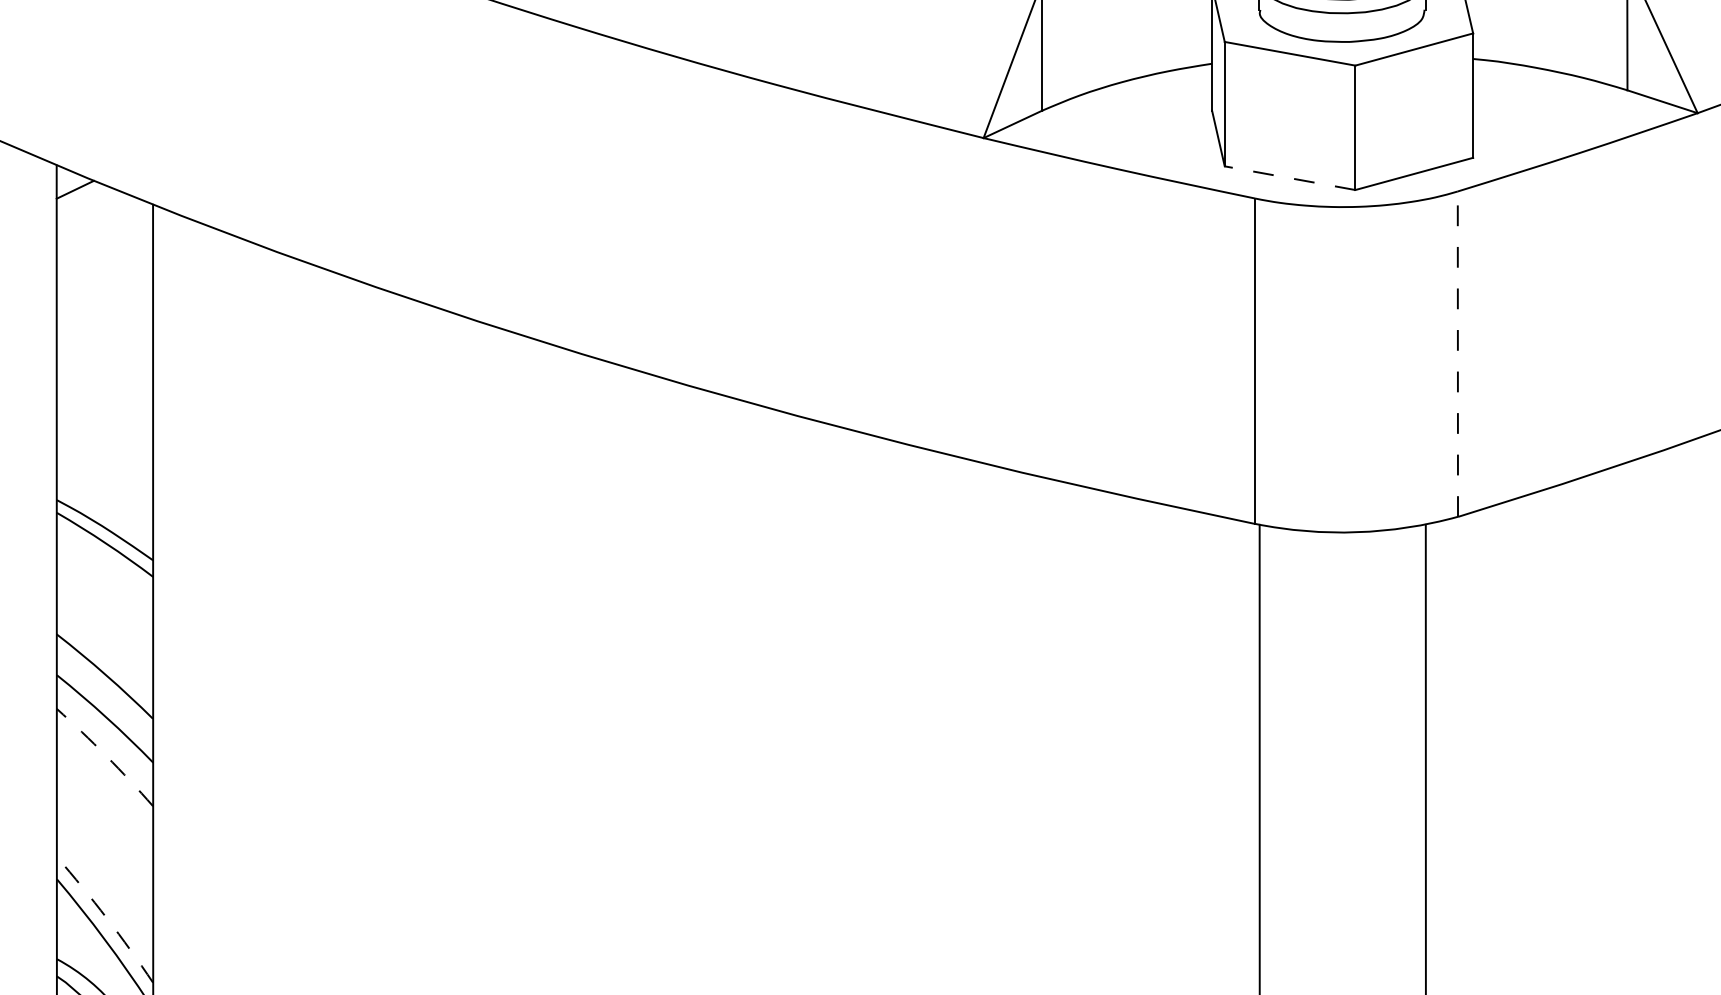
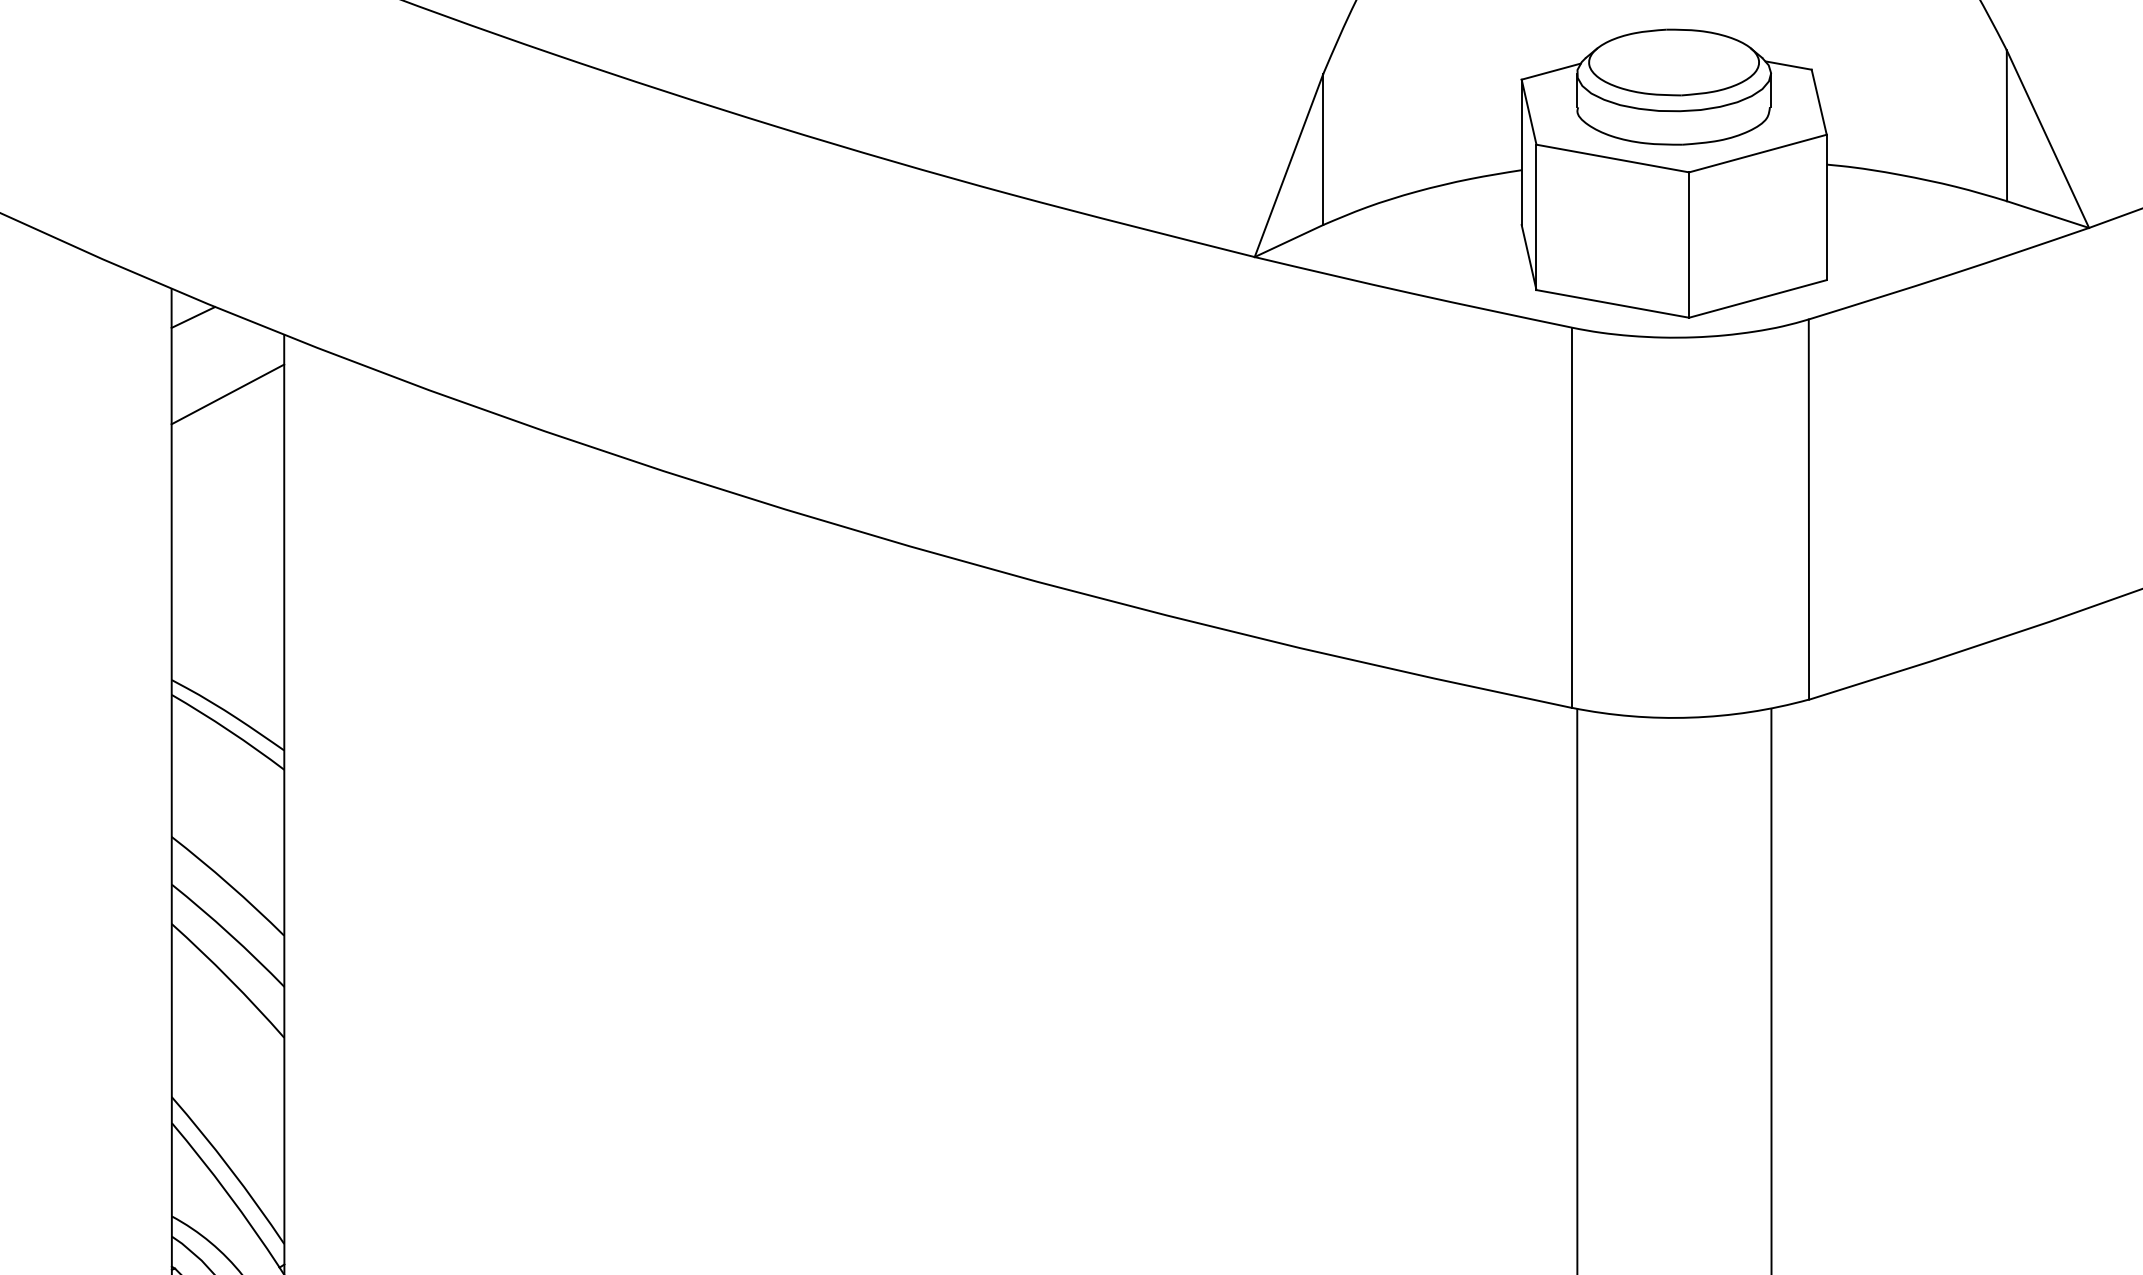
line: (1289, 177) -> (1612, 303), dashed -> solid
line: (104, 255) -> (227, 394), added
line: (1457, 354) -> (1808, 509), dashed -> solid
arc: (106, 756) -> (229, 979), dashed -> solid
arc: (107, 918) -> (230, 1168), dashed -> solid

